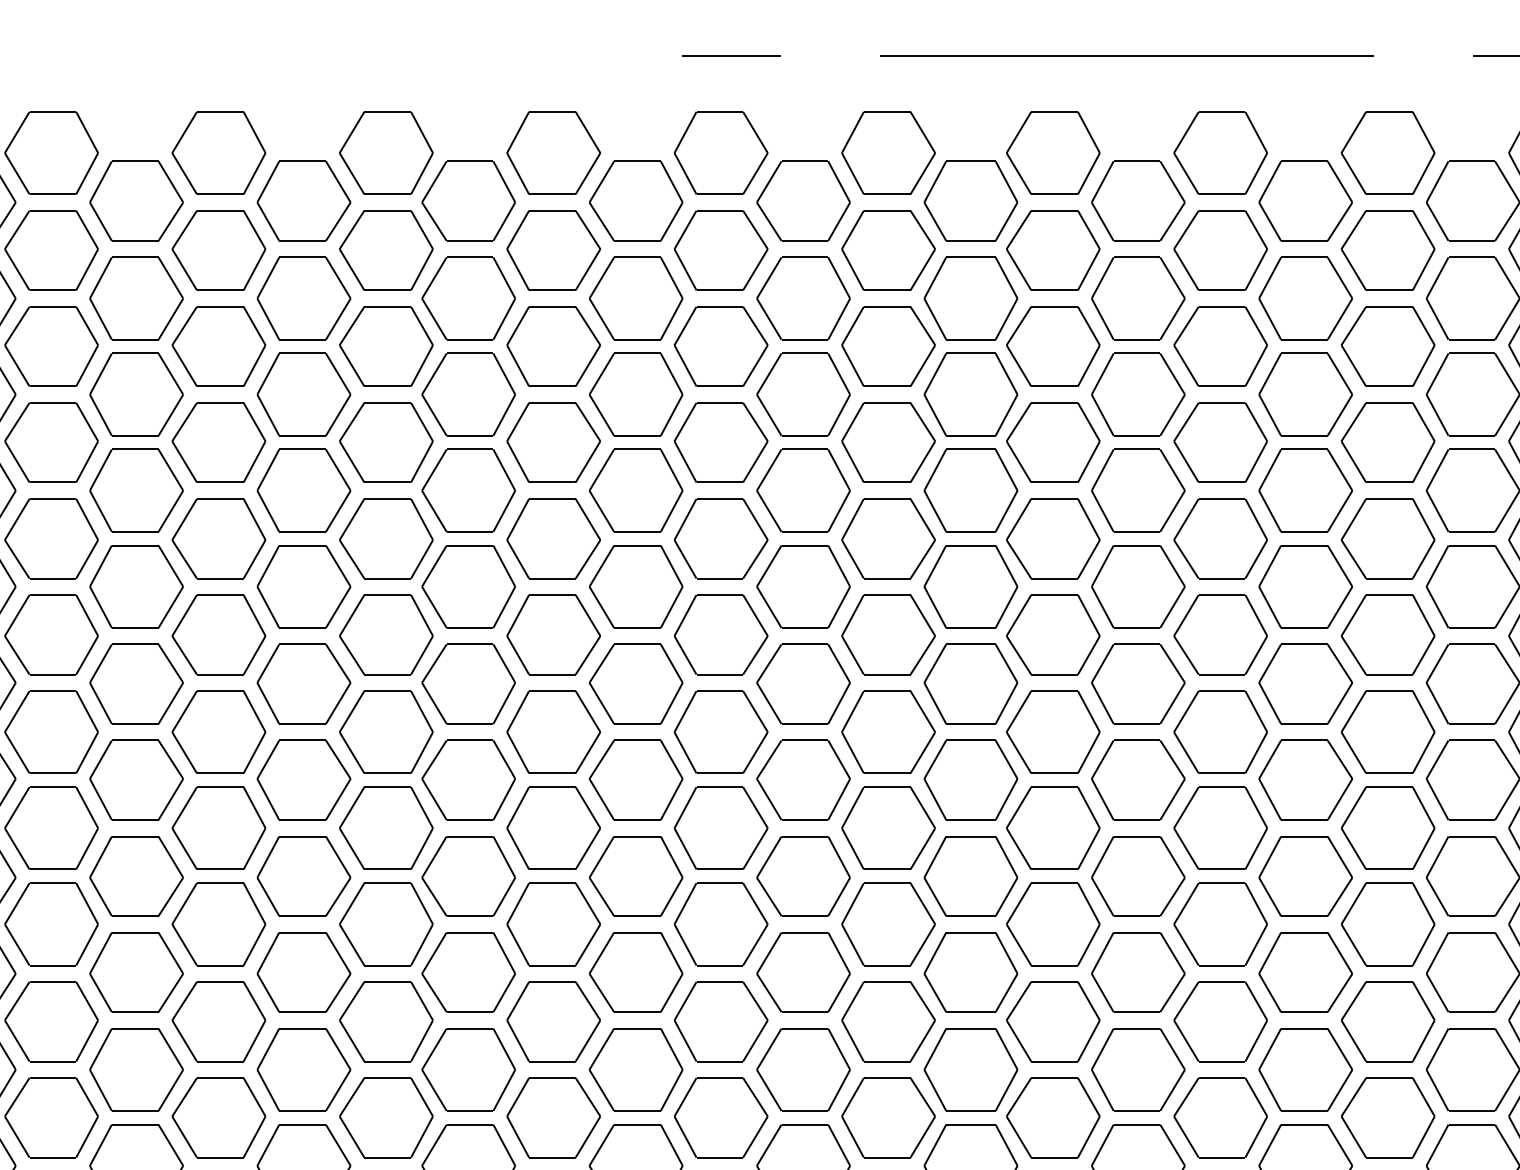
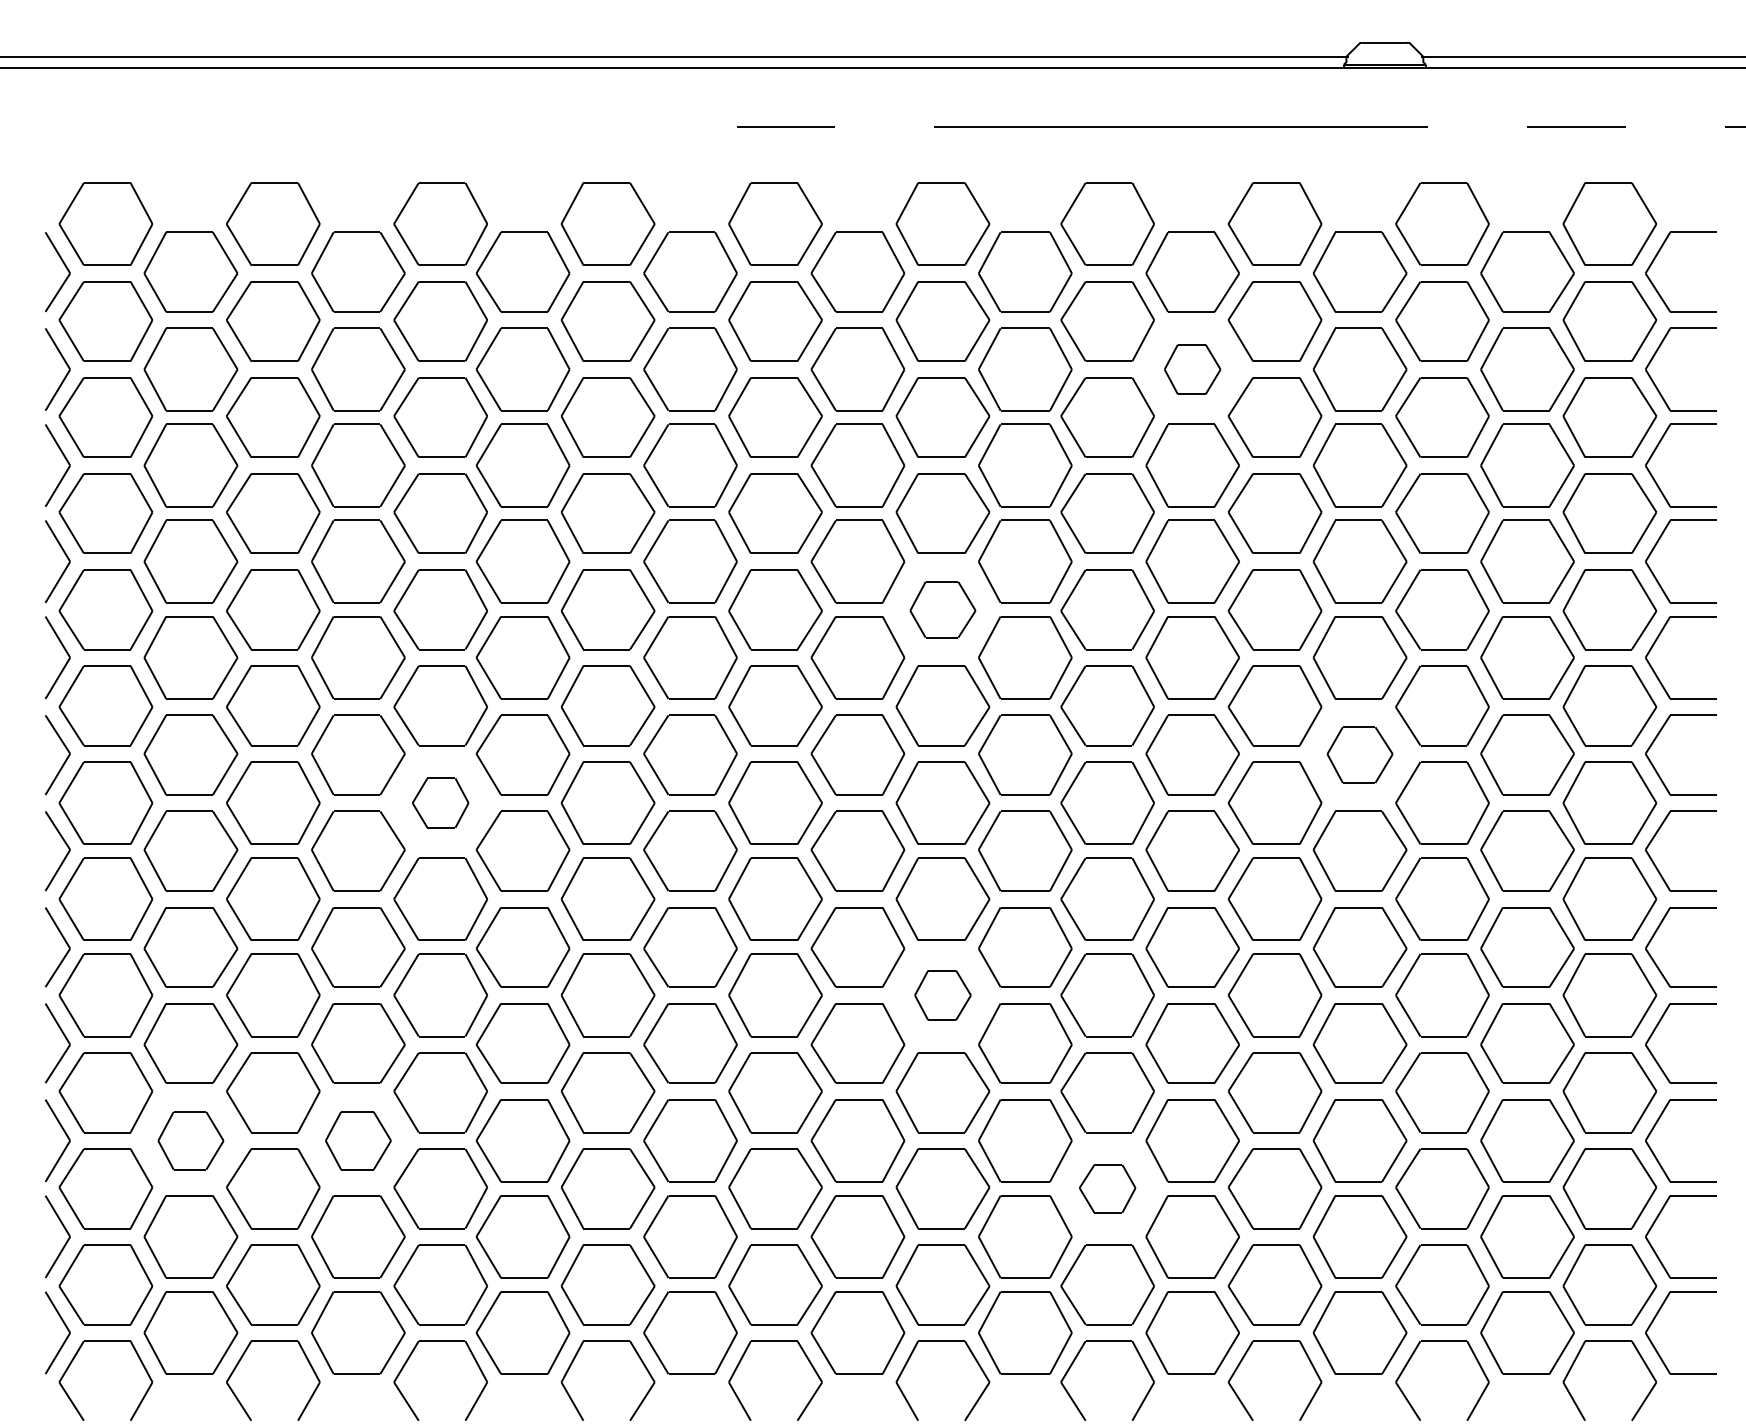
part: (1138, 298) -> (1192, 369), size x0.6
part: (888, 538) -> (942, 609), size x0.7
part: (1305, 683) -> (1359, 754), size x0.7
part: (386, 731) -> (440, 802), size x0.6
part: (888, 924) -> (942, 995), size x0.6
part: (136, 1069) -> (190, 1140), size x0.7
part: (304, 1069) -> (358, 1140), size x0.7
part: (1053, 1117) -> (1107, 1188), size x0.6

